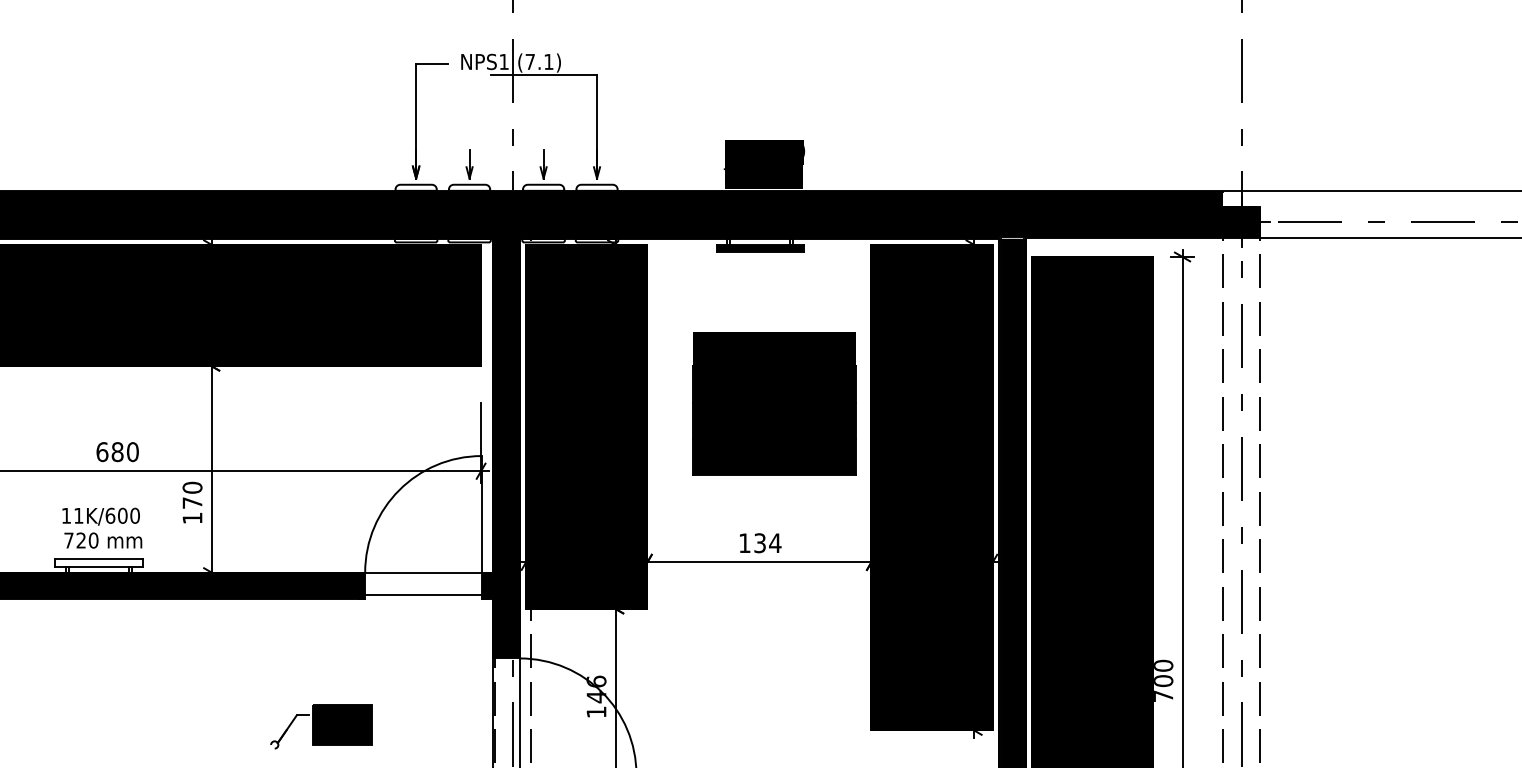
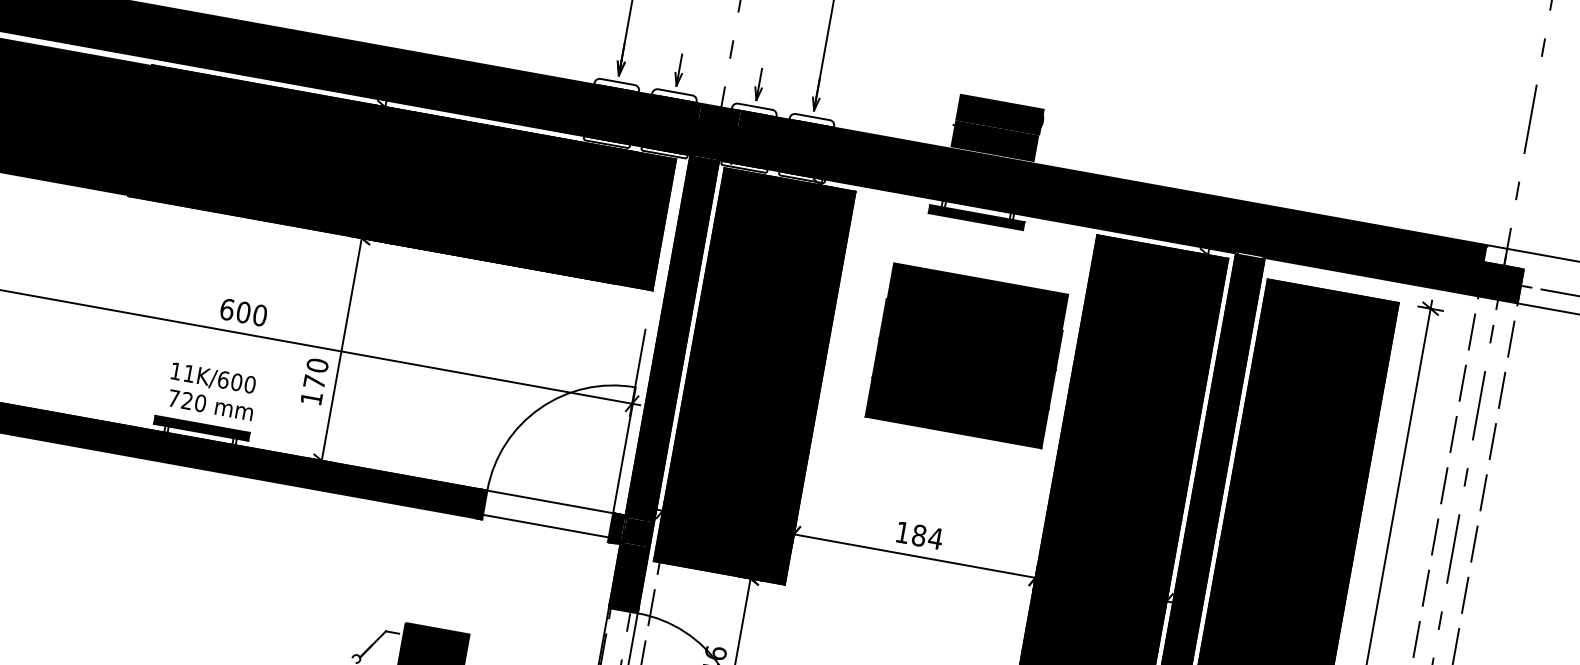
part: (774, 403) -> (967, 355), moved
text: (117, 451) -> (243, 311), 680 -> 600
text: (760, 543) -> (919, 535), 134 -> 184
fill: (98, 562) -> (201, 427), added

